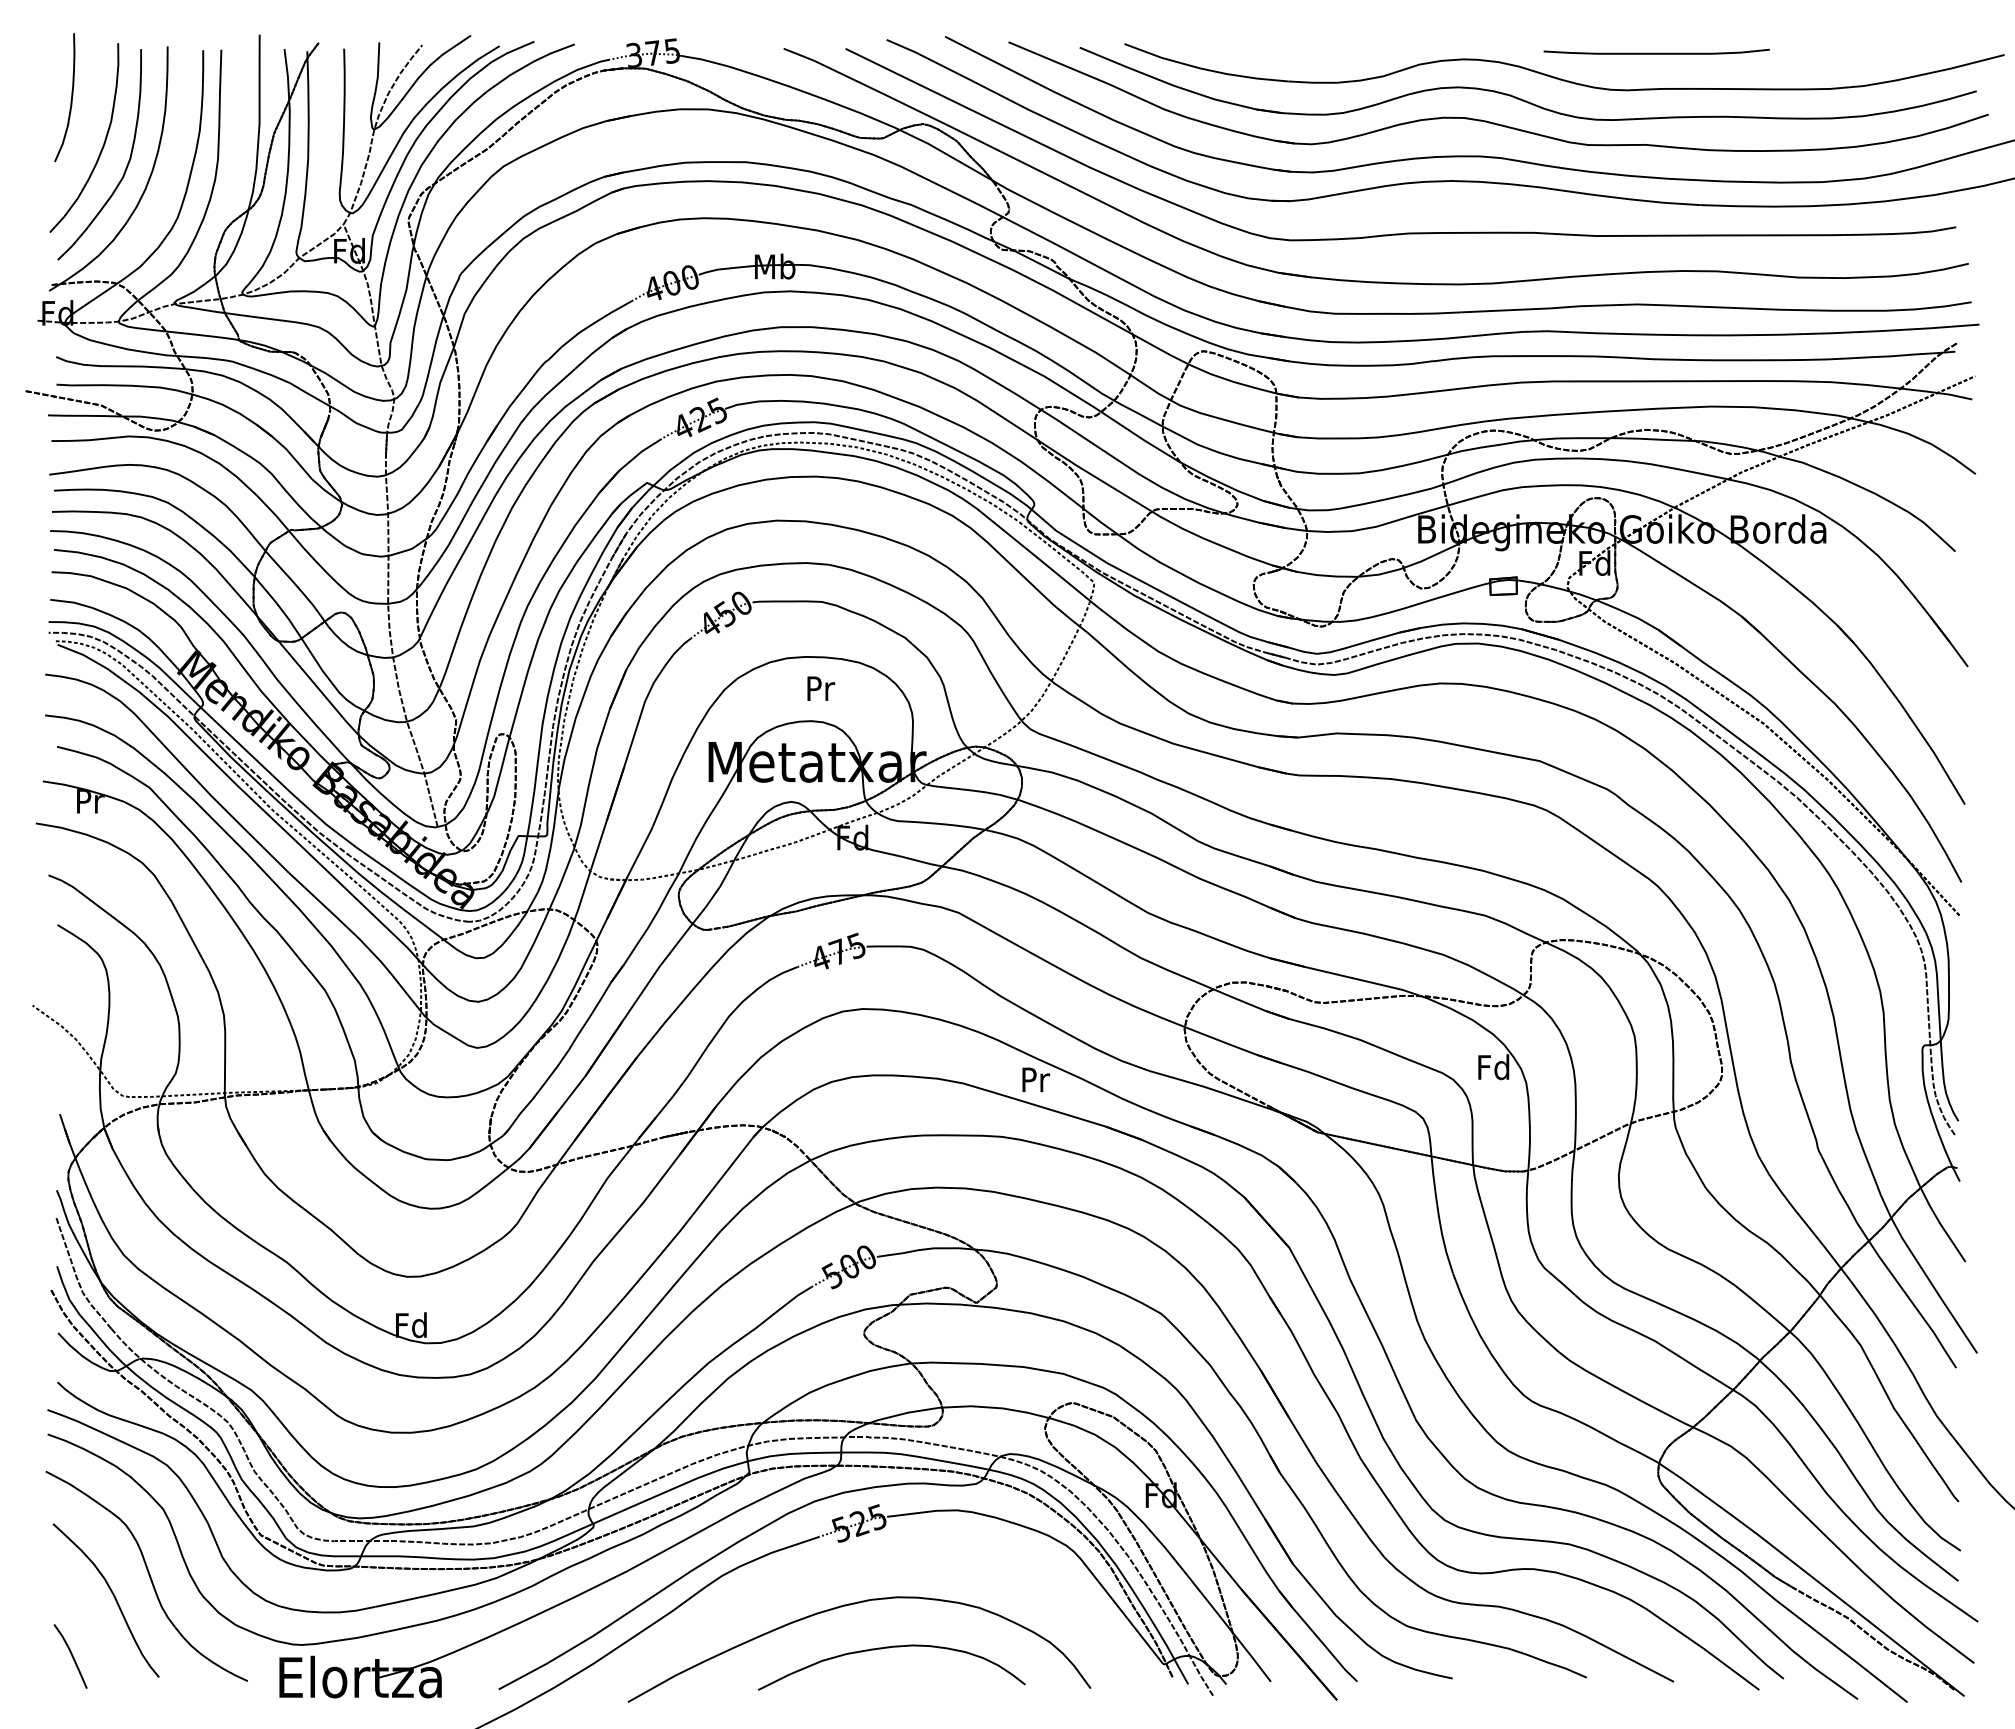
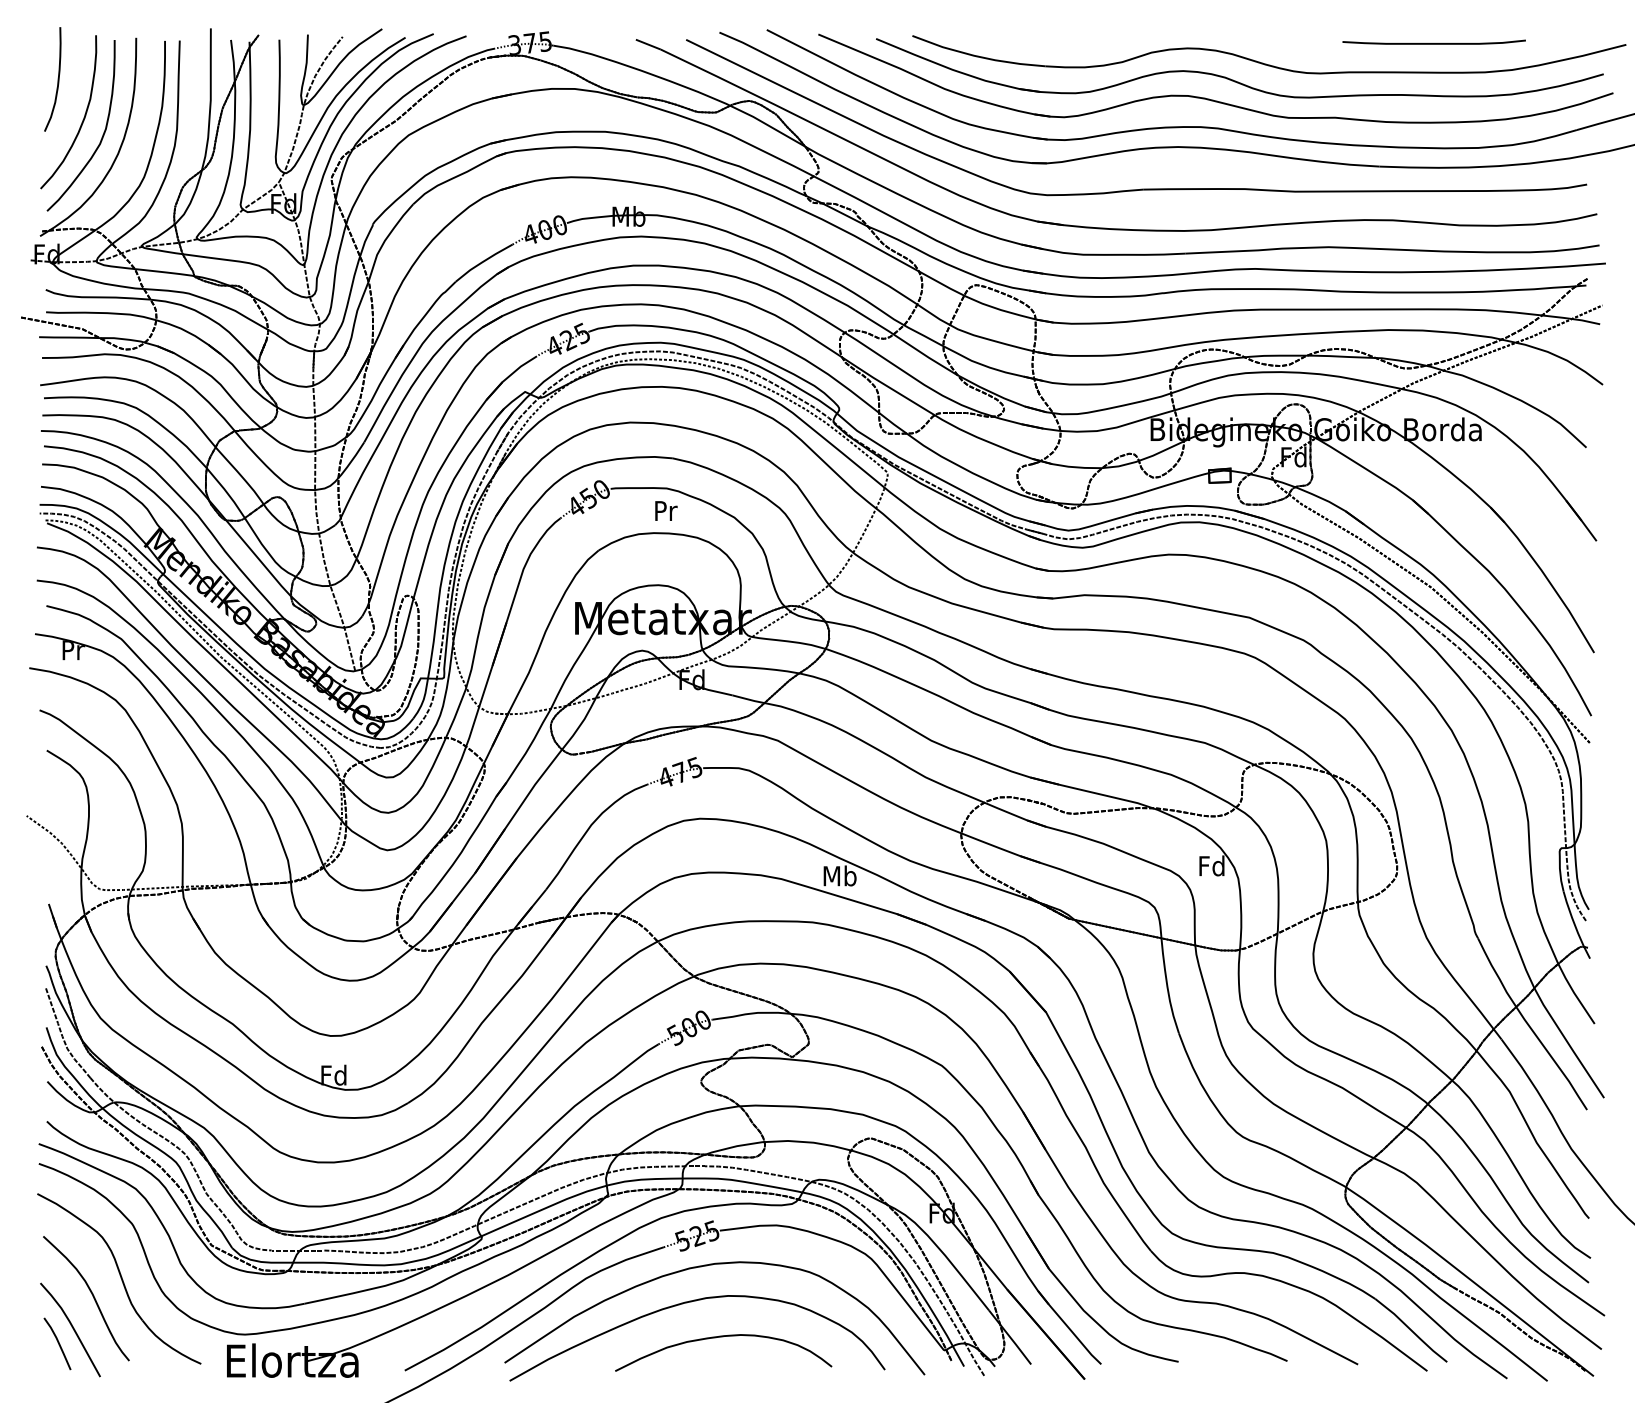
curve: (1656, 52) -> (1434, 42), moved
text: (821, 688) -> (666, 510), moved
text: (1035, 1079) -> (840, 875), Pr -> Mb
curve: (867, 1561) -> (703, 1266), added
curve: (89, 1638) -> (72, 1329), added

